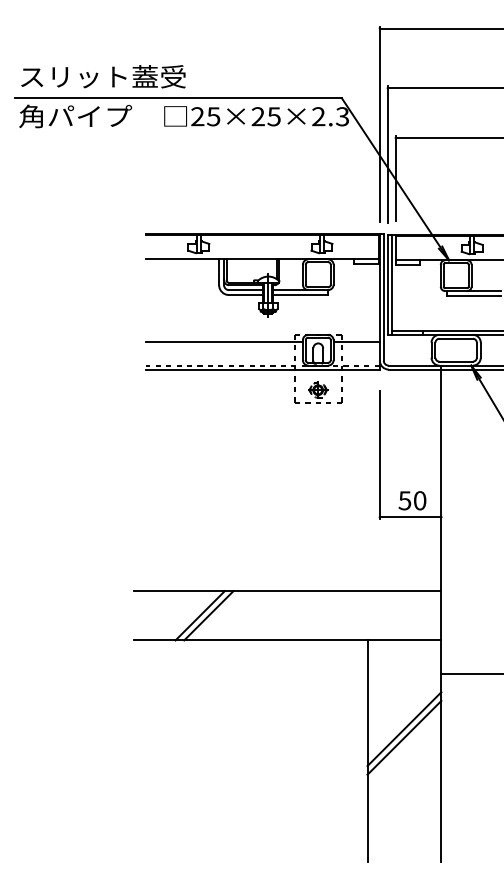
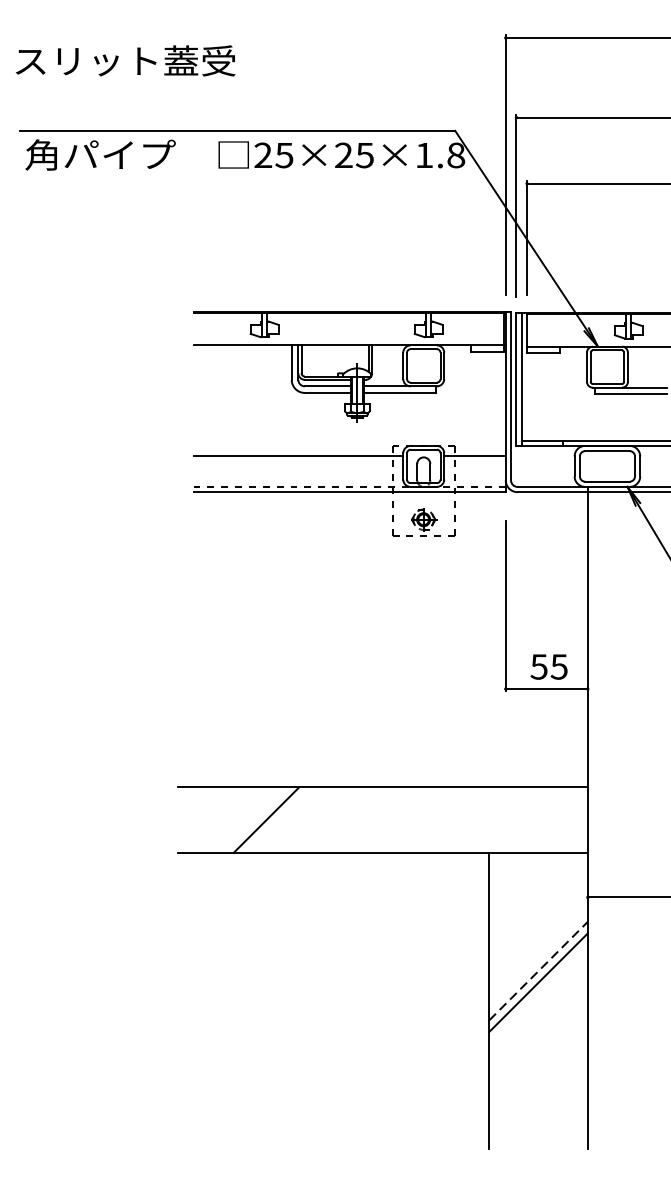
text: (103, 76) -> (125, 60), moved
text: (330, 116) -> (440, 155), 25×25×2.3 -> 25×25×1.8
text: (419, 500) -> (558, 666), 50 -> 55
line: (208, 615) -> (277, 819), removed
line: (404, 728) -> (538, 970), solid -> dashed

